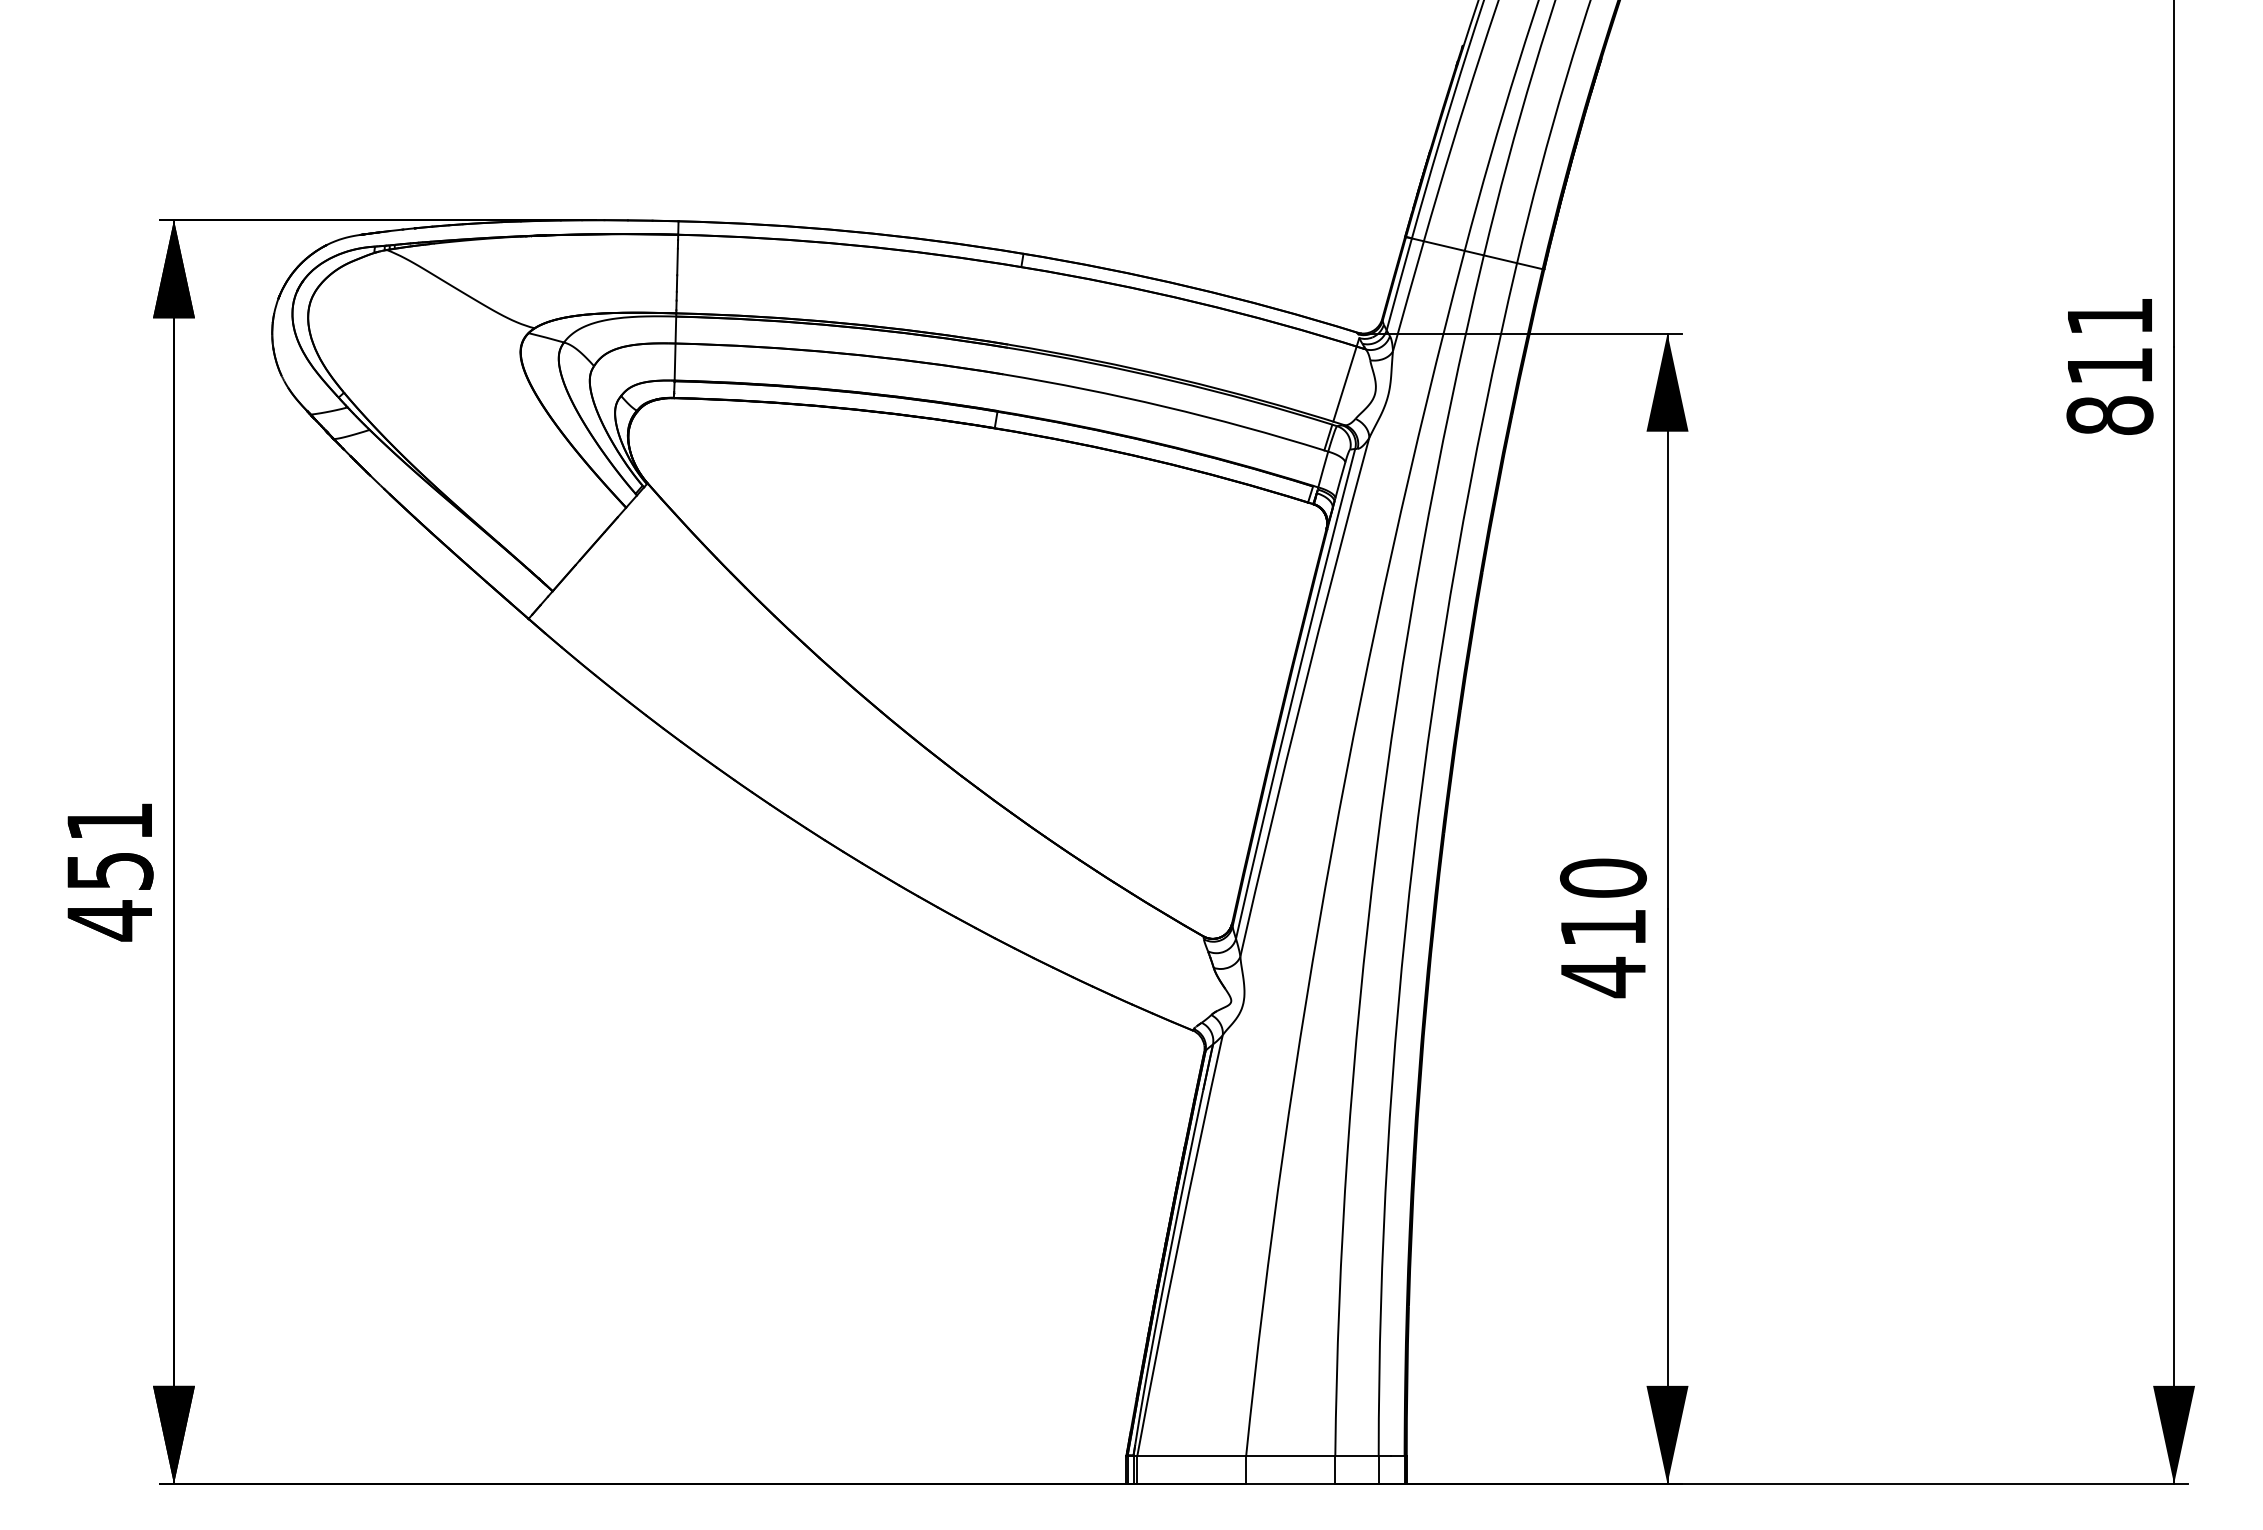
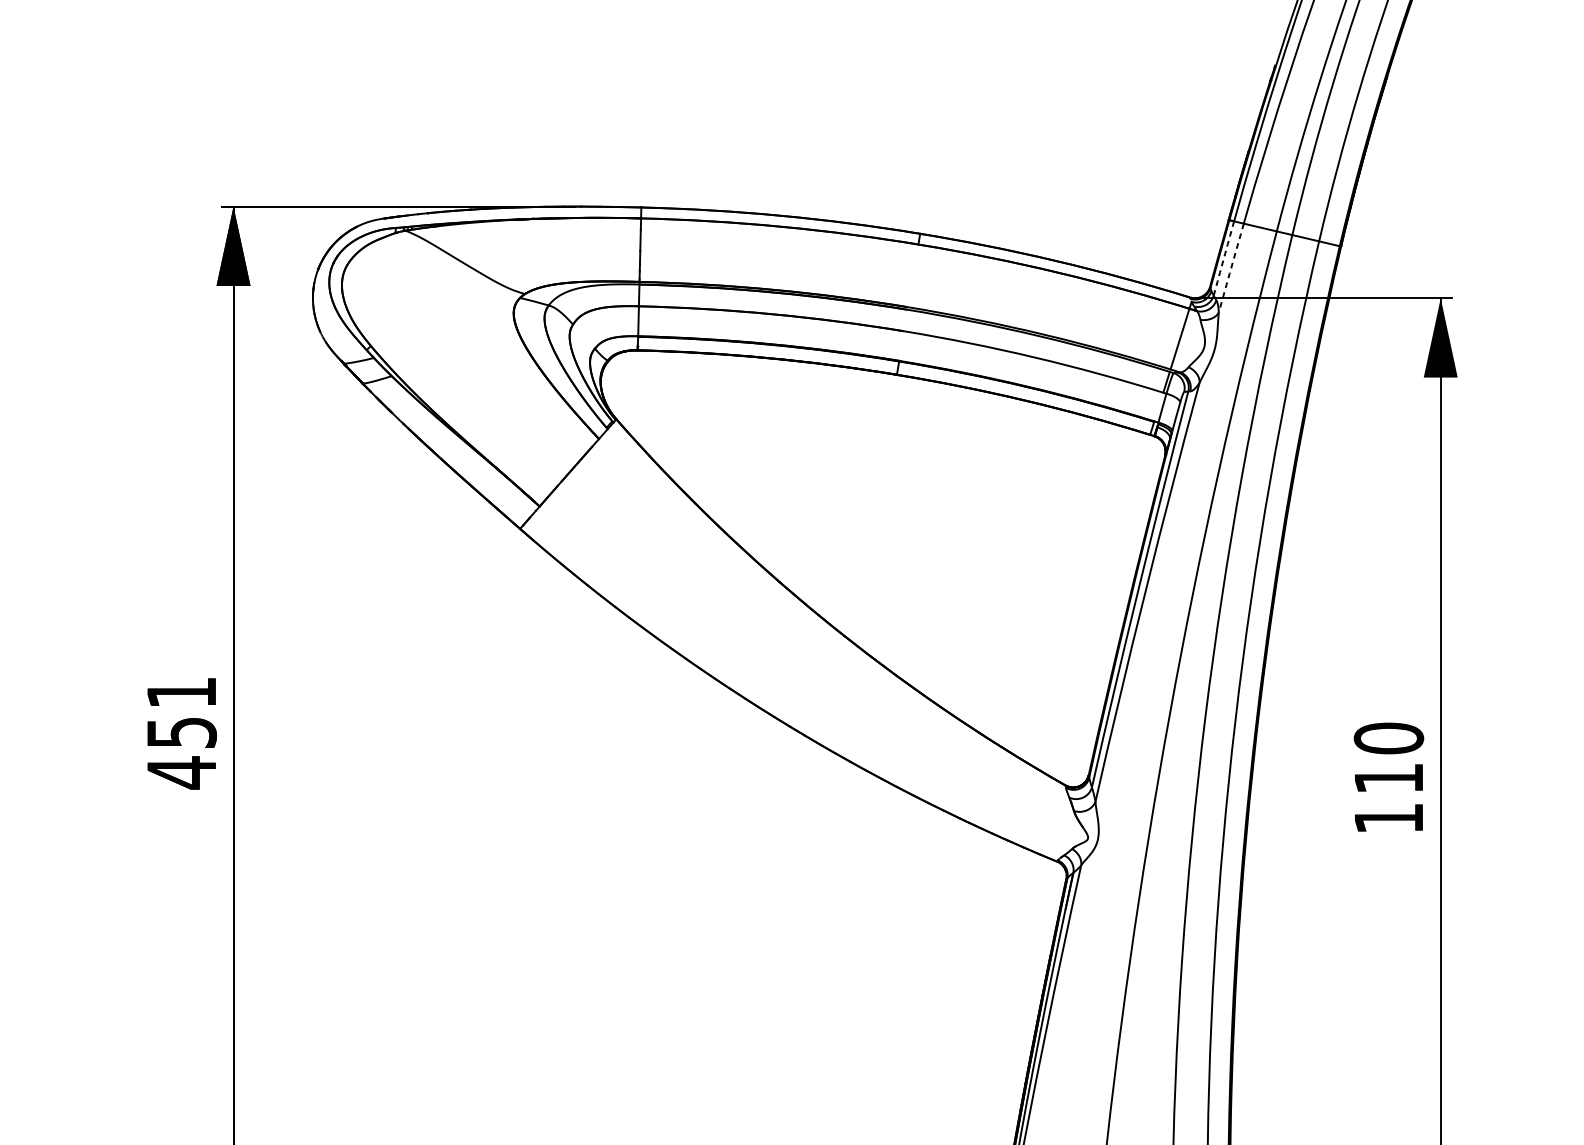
arc: (1399, 284) -> (1224, 258), solid -> dashed
arc: (1408, 296) -> (1231, 268), solid -> dashed
text: (1603, 977) -> (1388, 818), 410 -> 110

